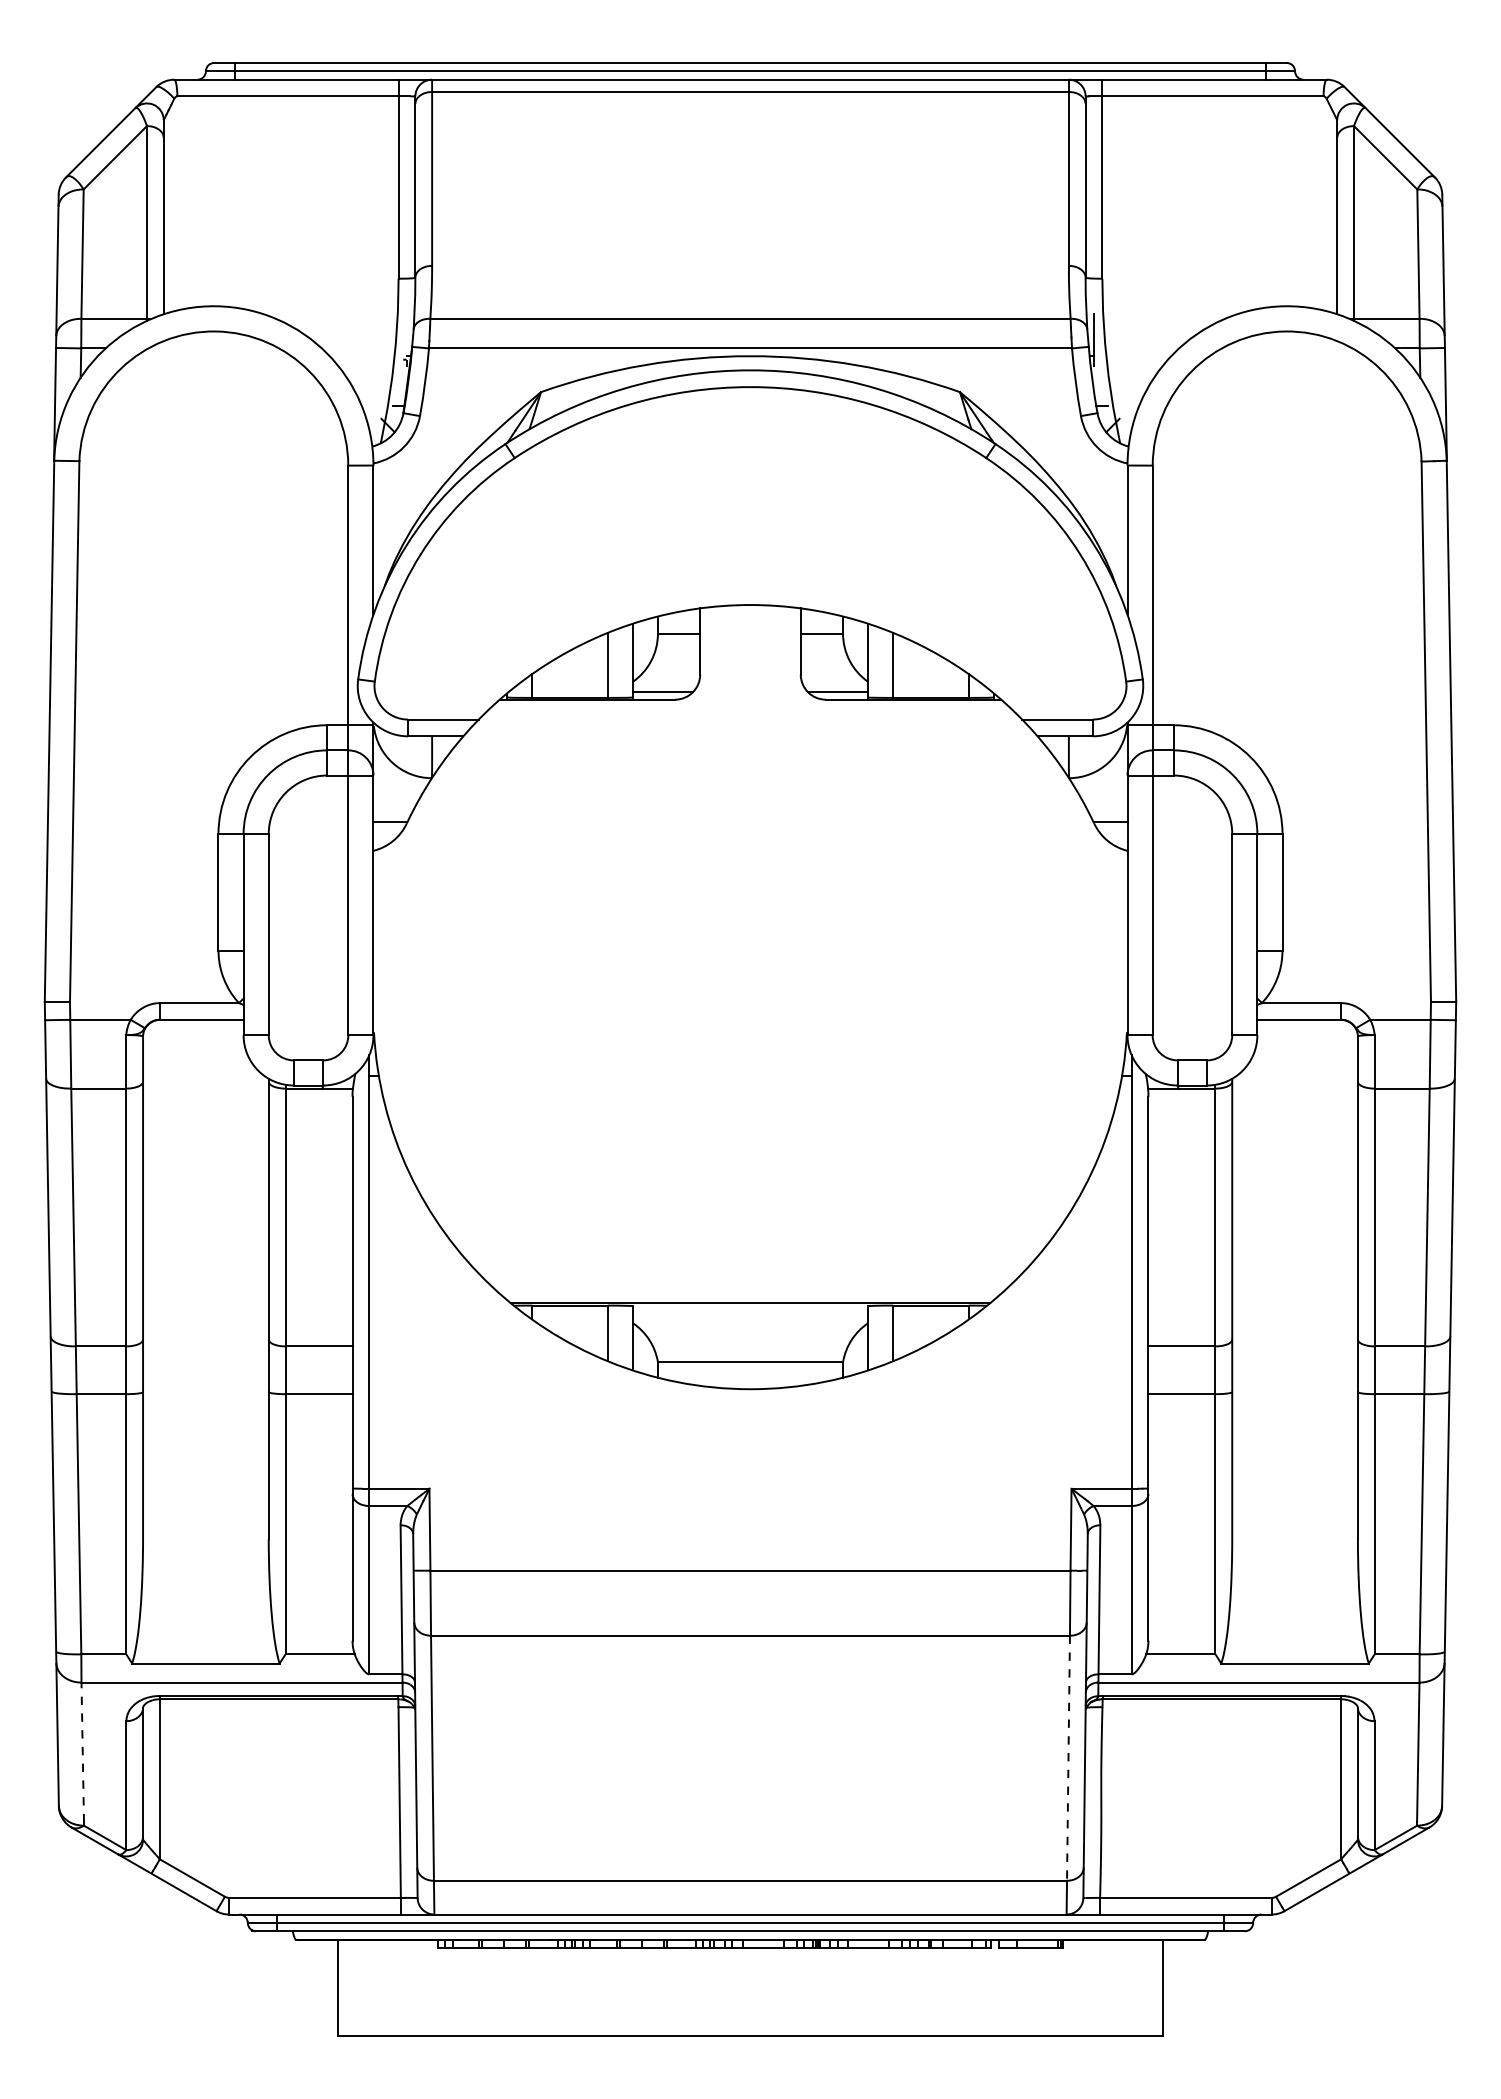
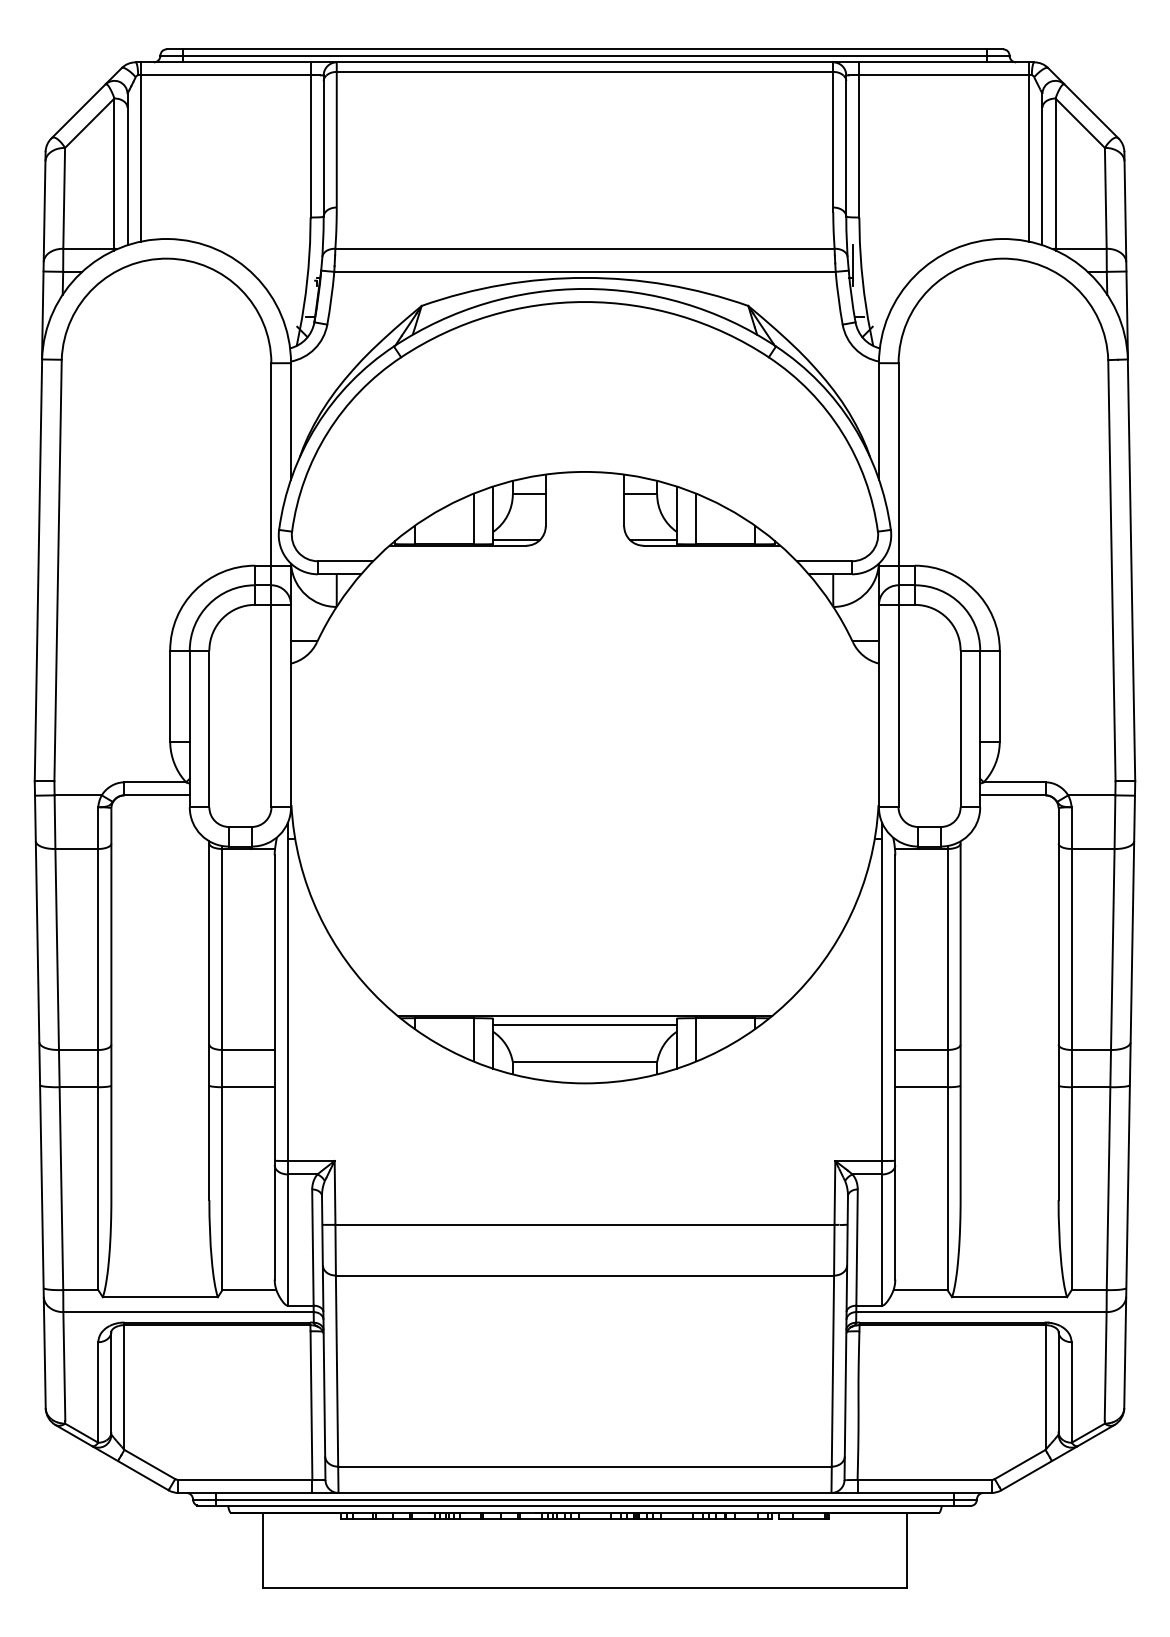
line: (180, 194) -> (140, 151), added
line: (1320, 194) -> (1029, 151), added
line: (750, 1314) -> (585, 1025), added
line: (82, 1752) -> (64, 1366), dashed -> solid
line: (1068, 1758) -> (832, 1371), dashed -> solid

